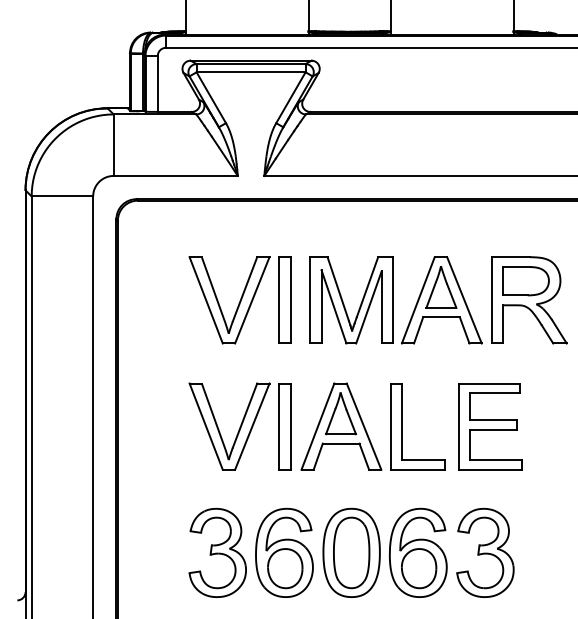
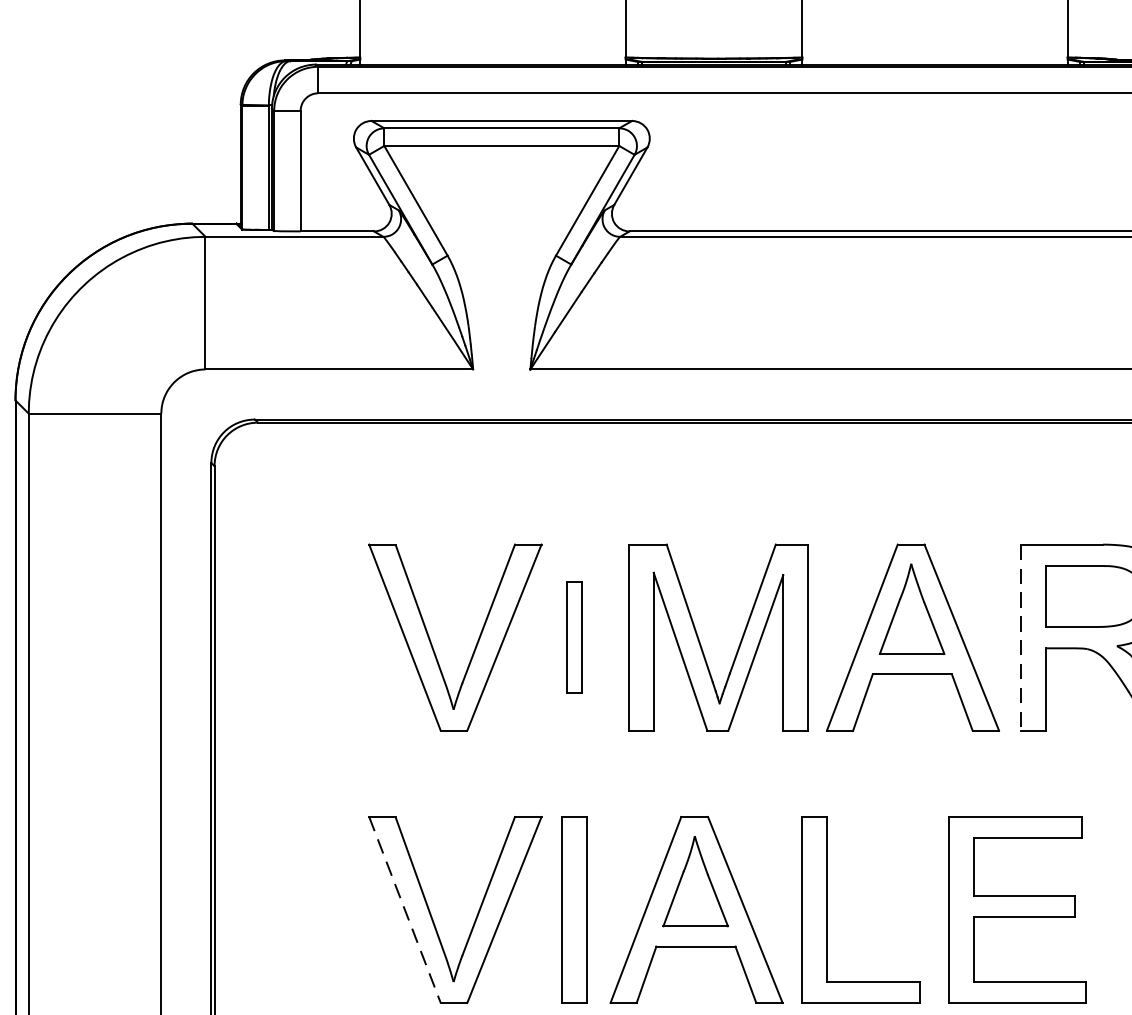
part: (284, 299) -> (573, 635), size x0.6
line: (491, 300) -> (1020, 637), solid -> dashed
line: (206, 427) -> (405, 911), solid -> dashed

